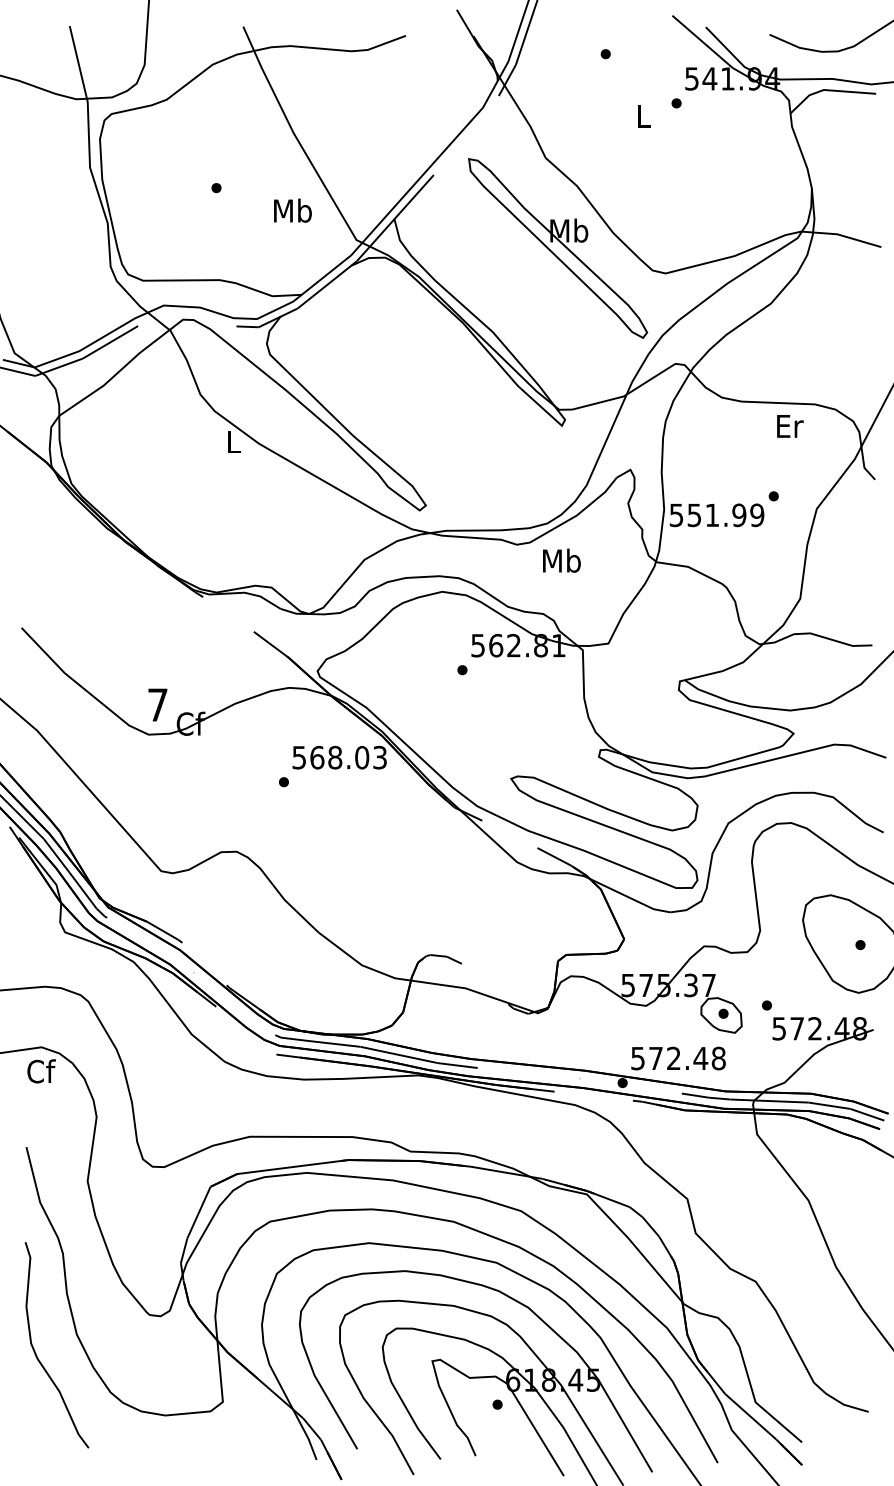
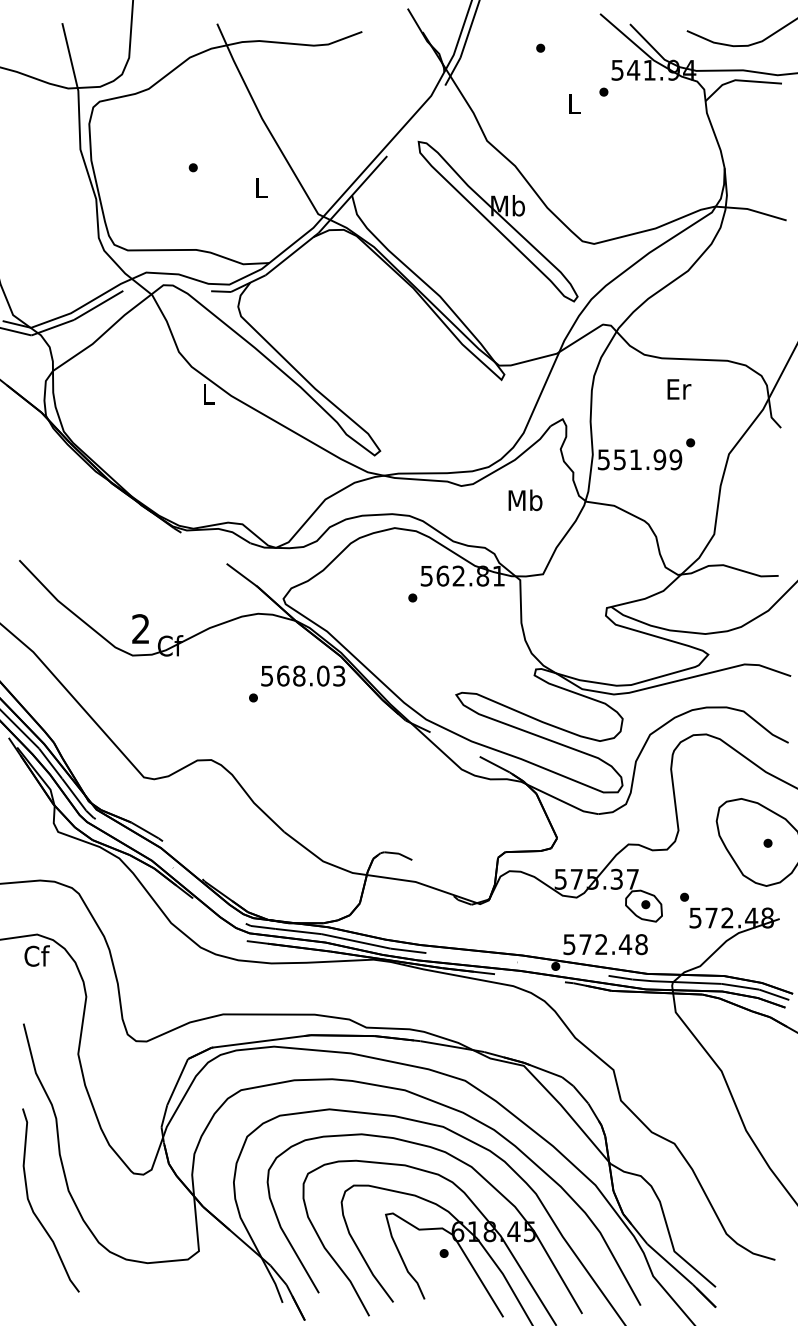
text: (292, 210) -> (261, 187), Mb -> L
text: (790, 426) -> (679, 389), moved
text: (561, 560) -> (525, 500), moved
text: (157, 704) -> (140, 628), 7 -> 2

